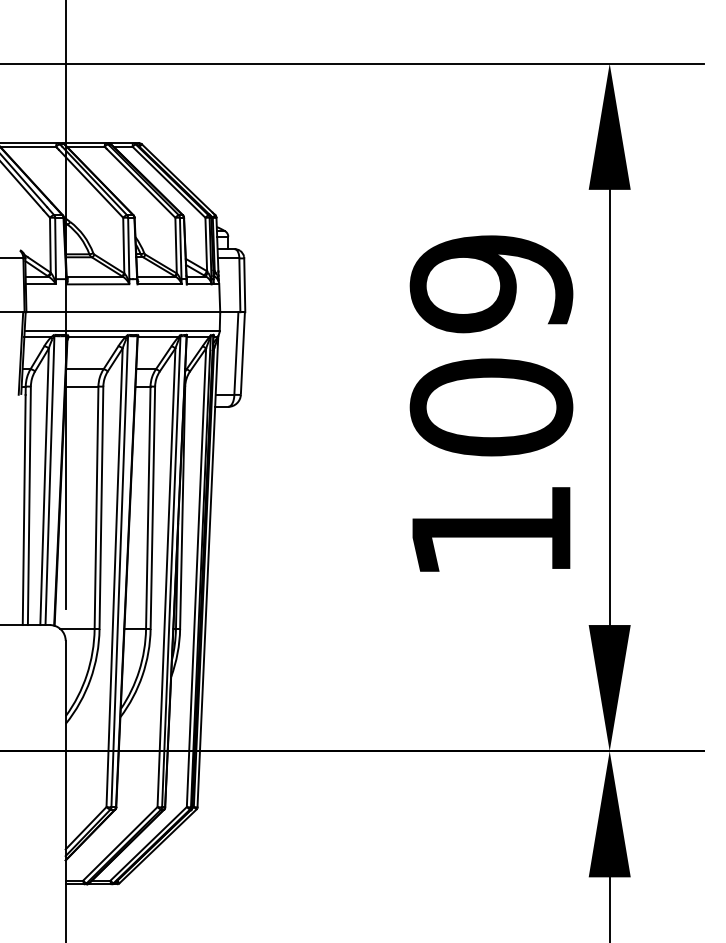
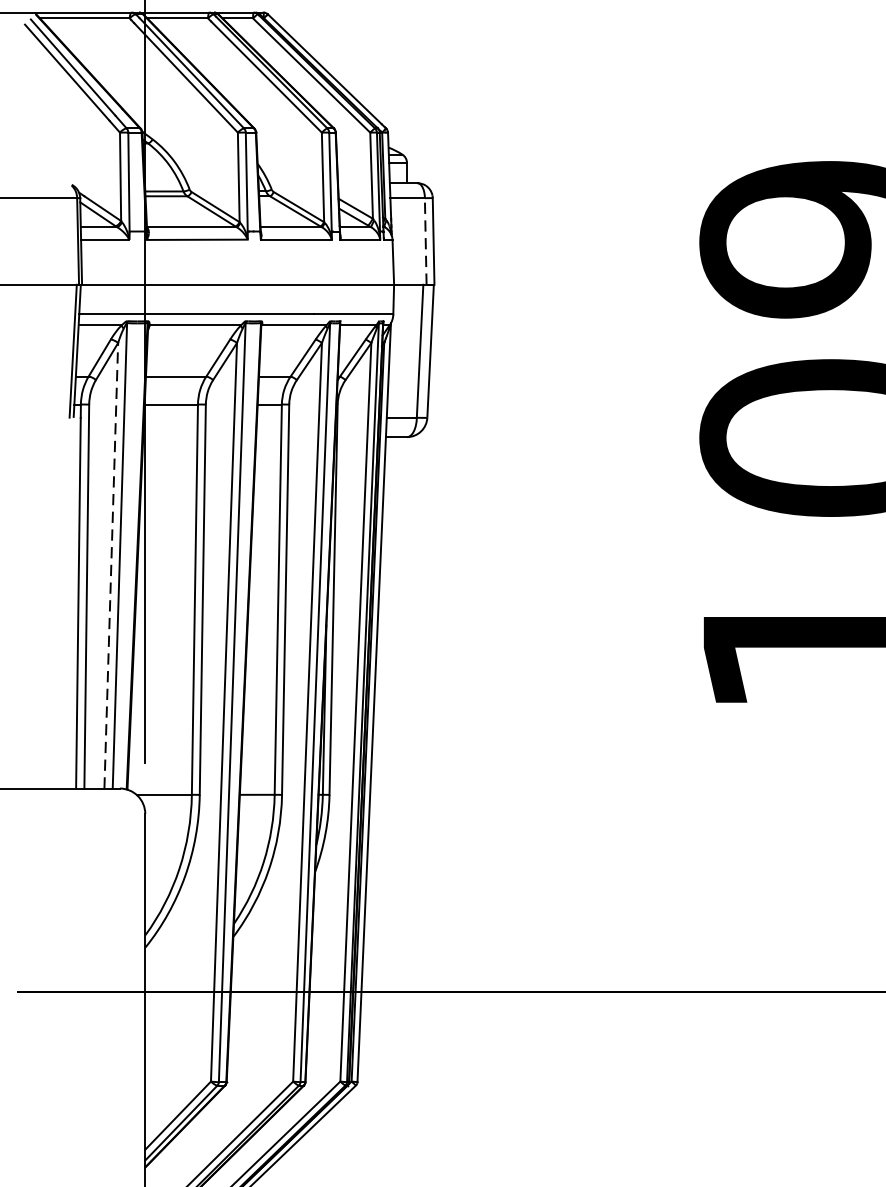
line: (239, 285) -> (425, 241), solid -> dashed
line: (44, 486) -> (111, 565), solid -> dashed

